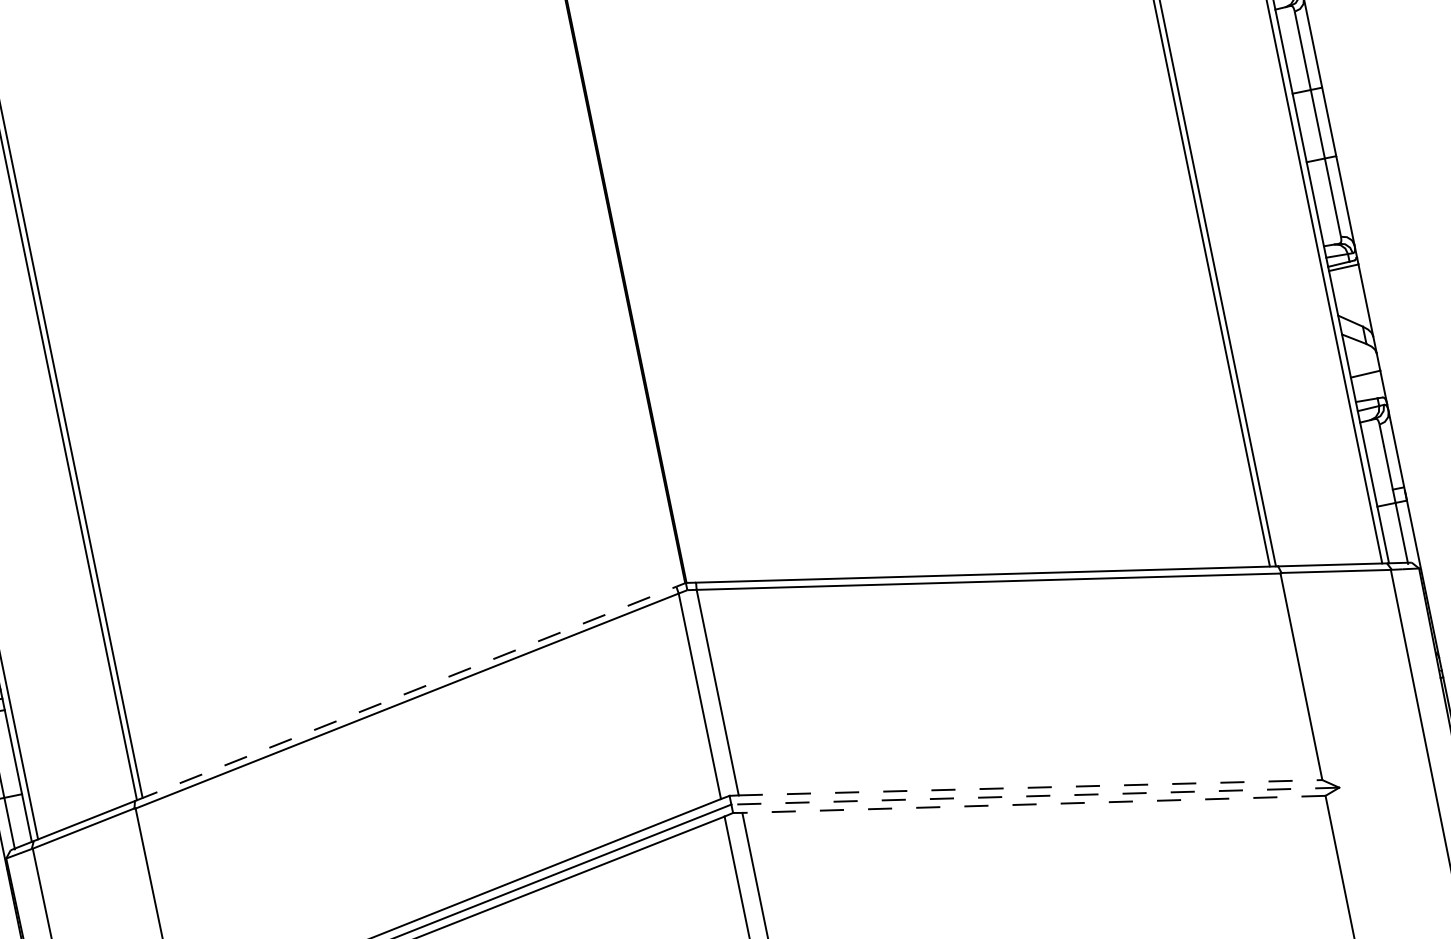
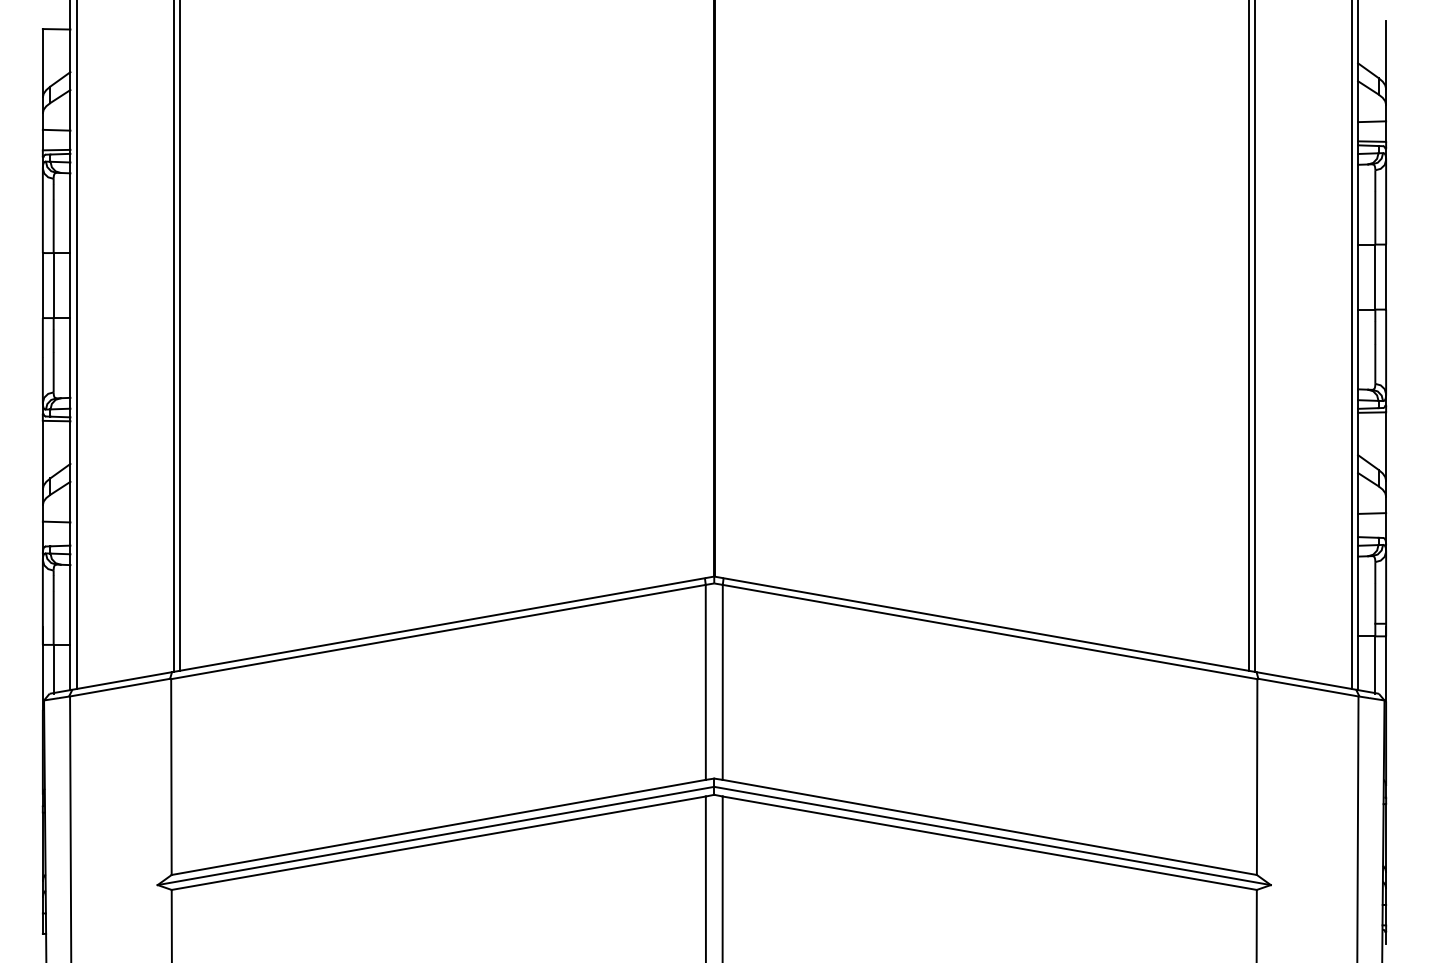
line: (405, 694) -> (438, 625), dashed -> solid
line: (1031, 787) -> (990, 827), dashed -> solid
line: (1035, 795) -> (992, 835), dashed -> solid
line: (1033, 804) -> (989, 843), dashed -> solid

